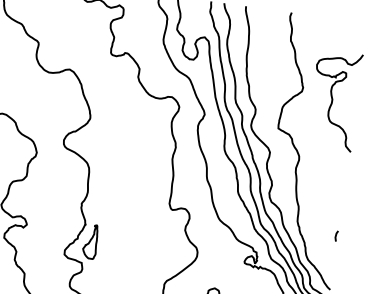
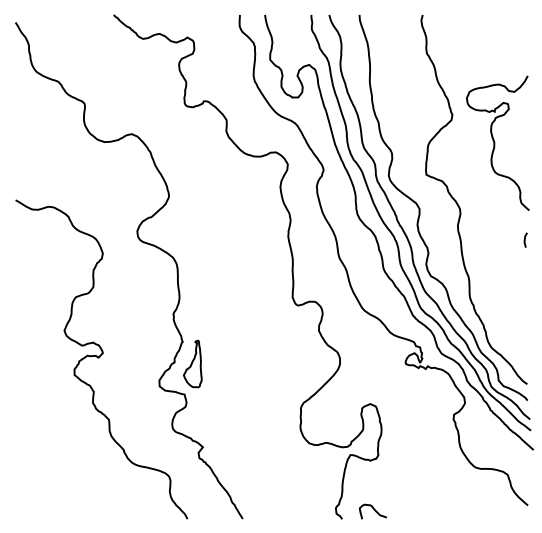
curve: (333, 99) -> (495, 142), moved
curve: (336, 235) -> (525, 239), moved

